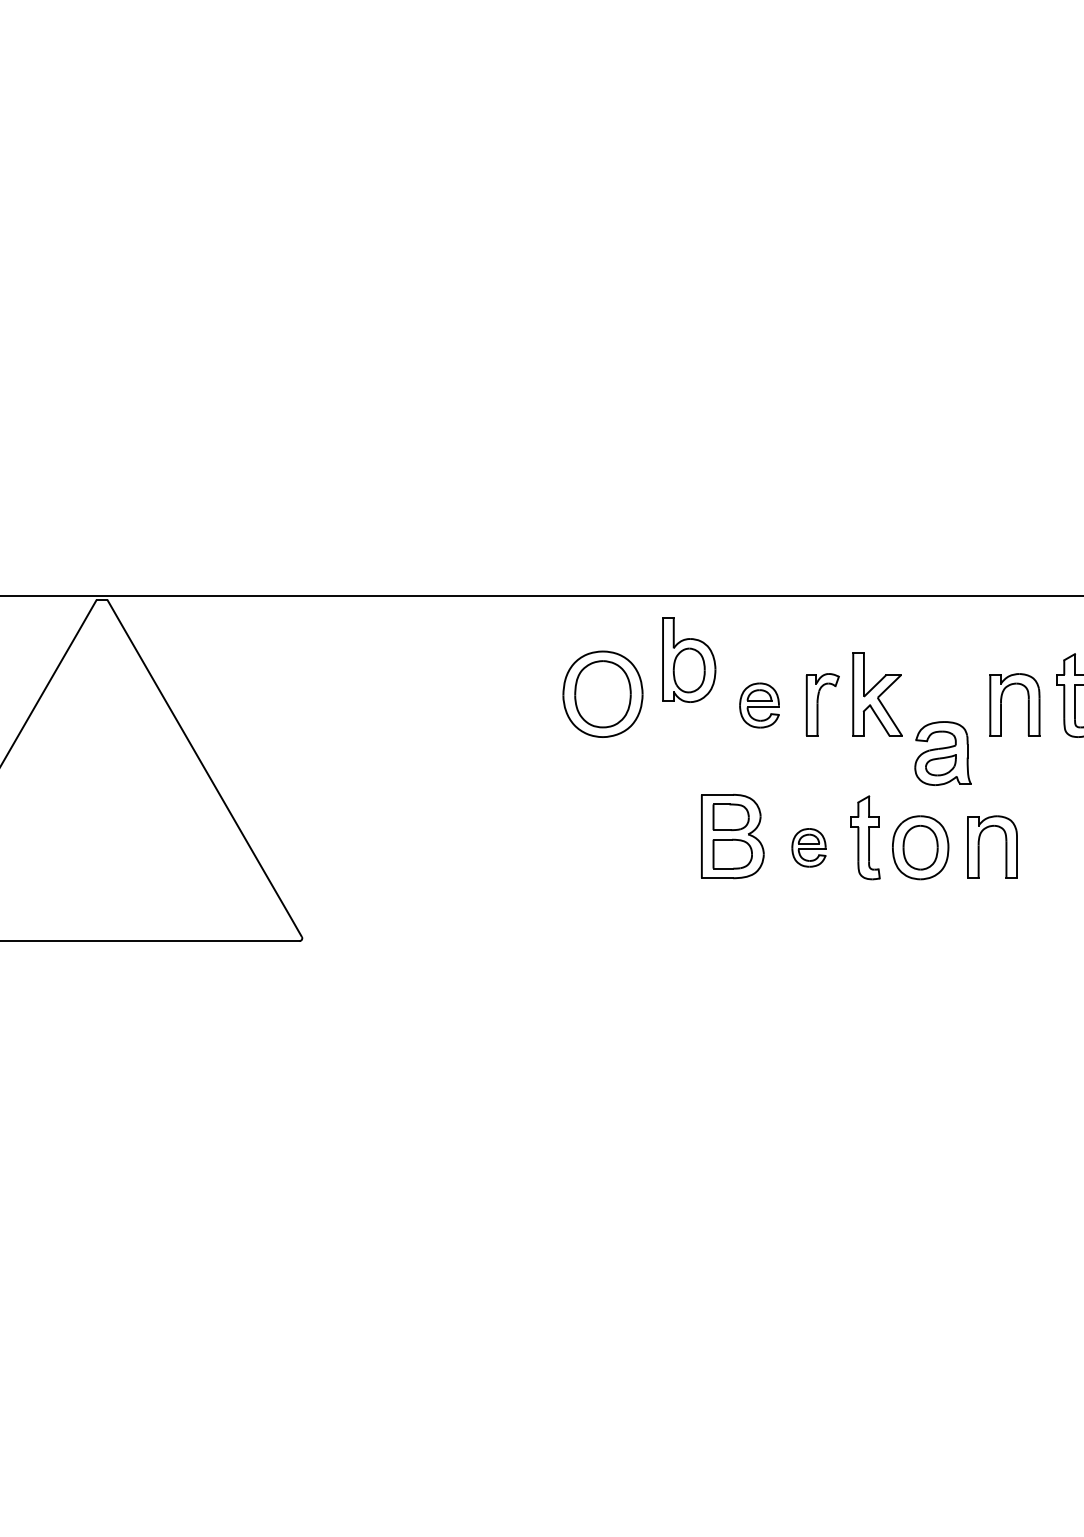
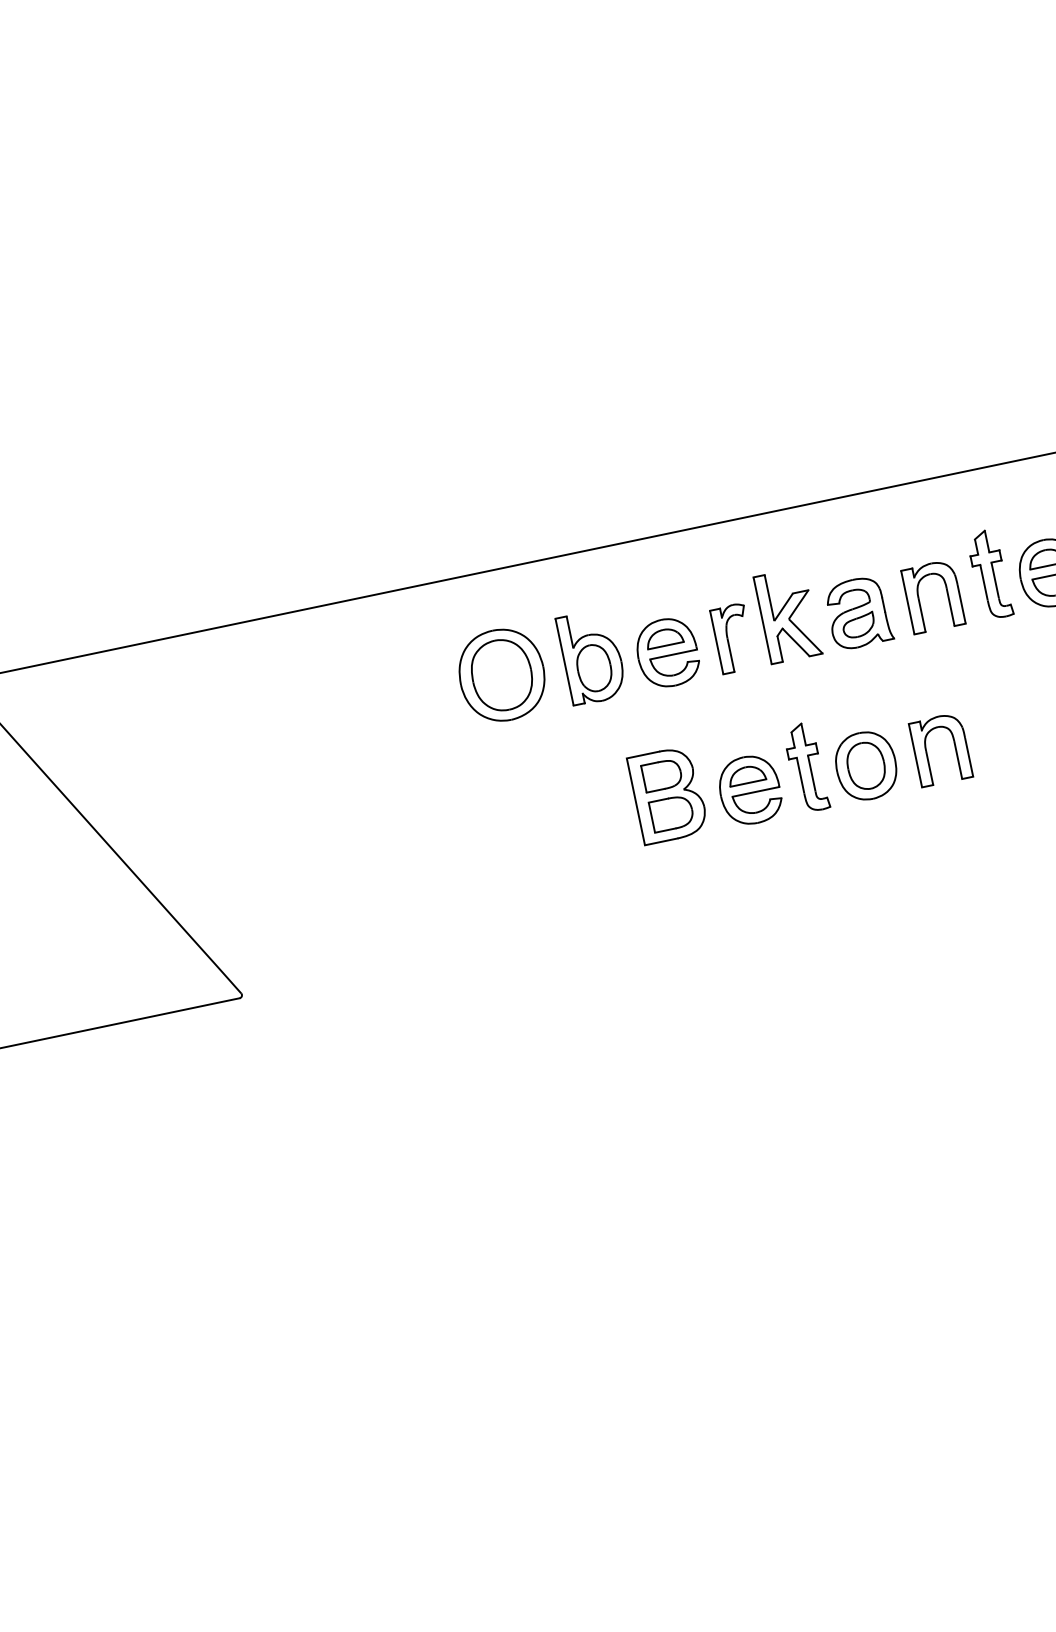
part: (689, 659) -> (592, 656), moved
part: (759, 705) -> (667, 652), size x1.43
part: (942, 753) -> (858, 613), moved
part: (808, 847) -> (749, 790), size x1.67

